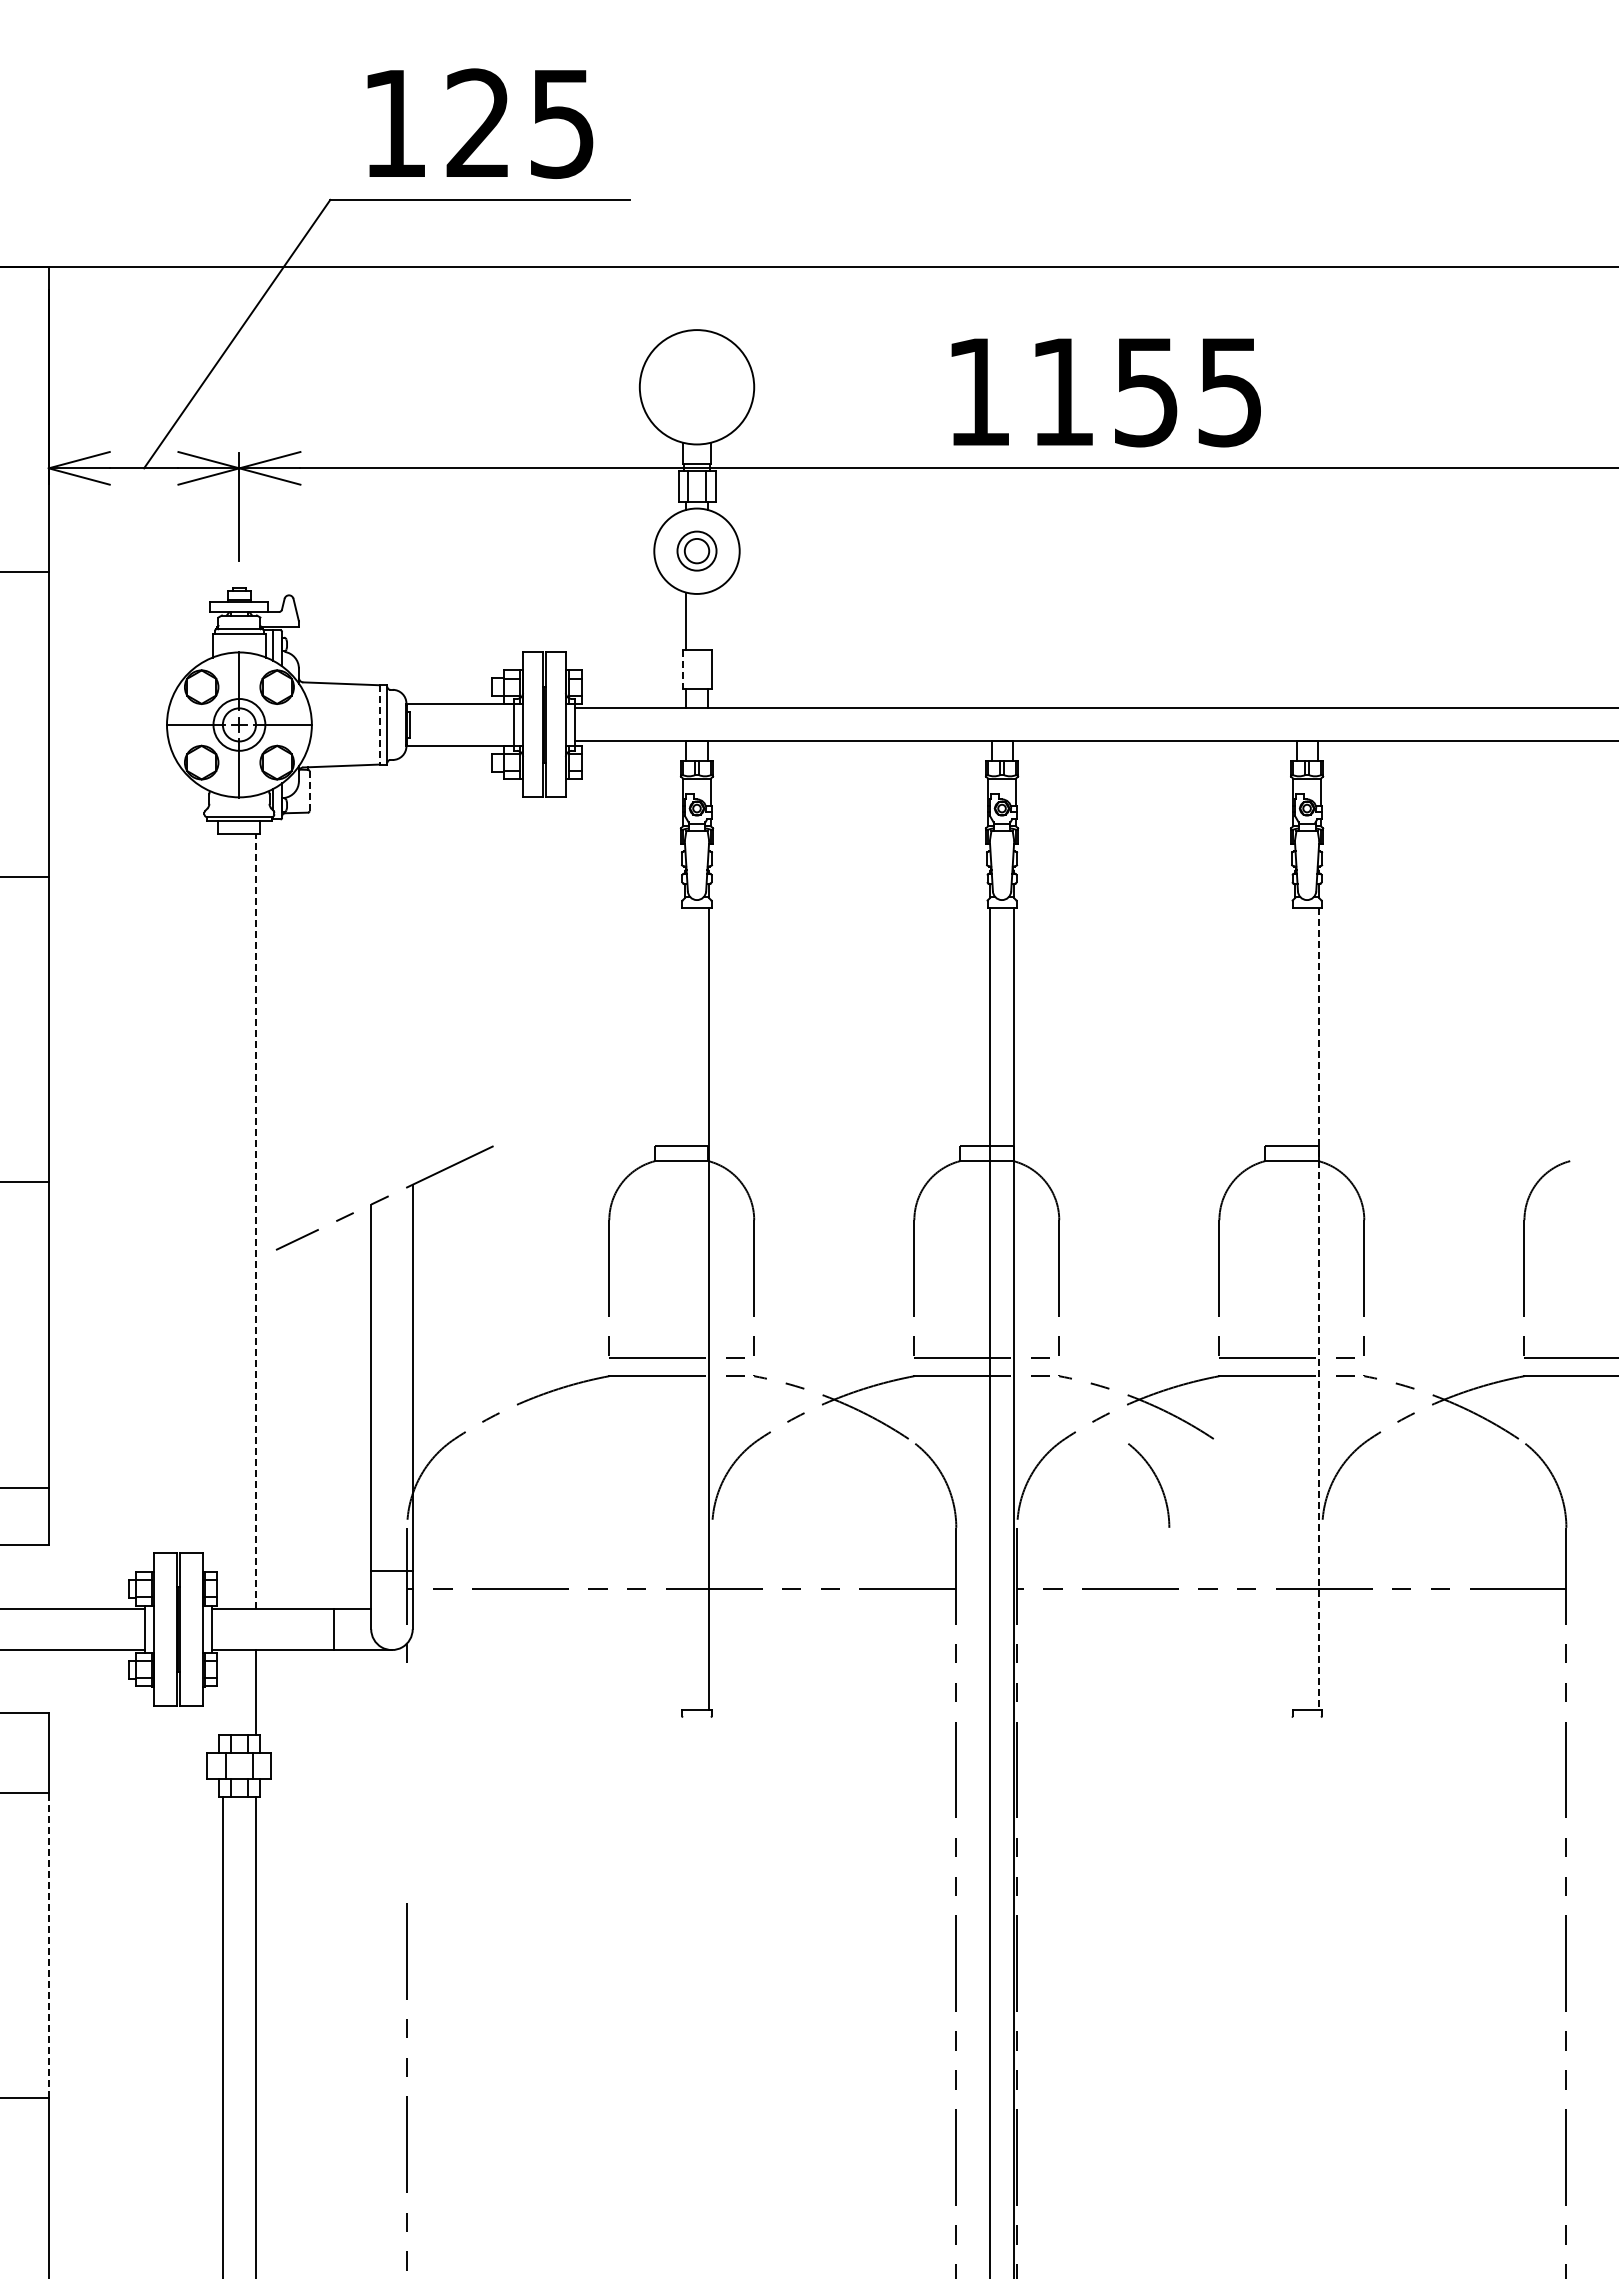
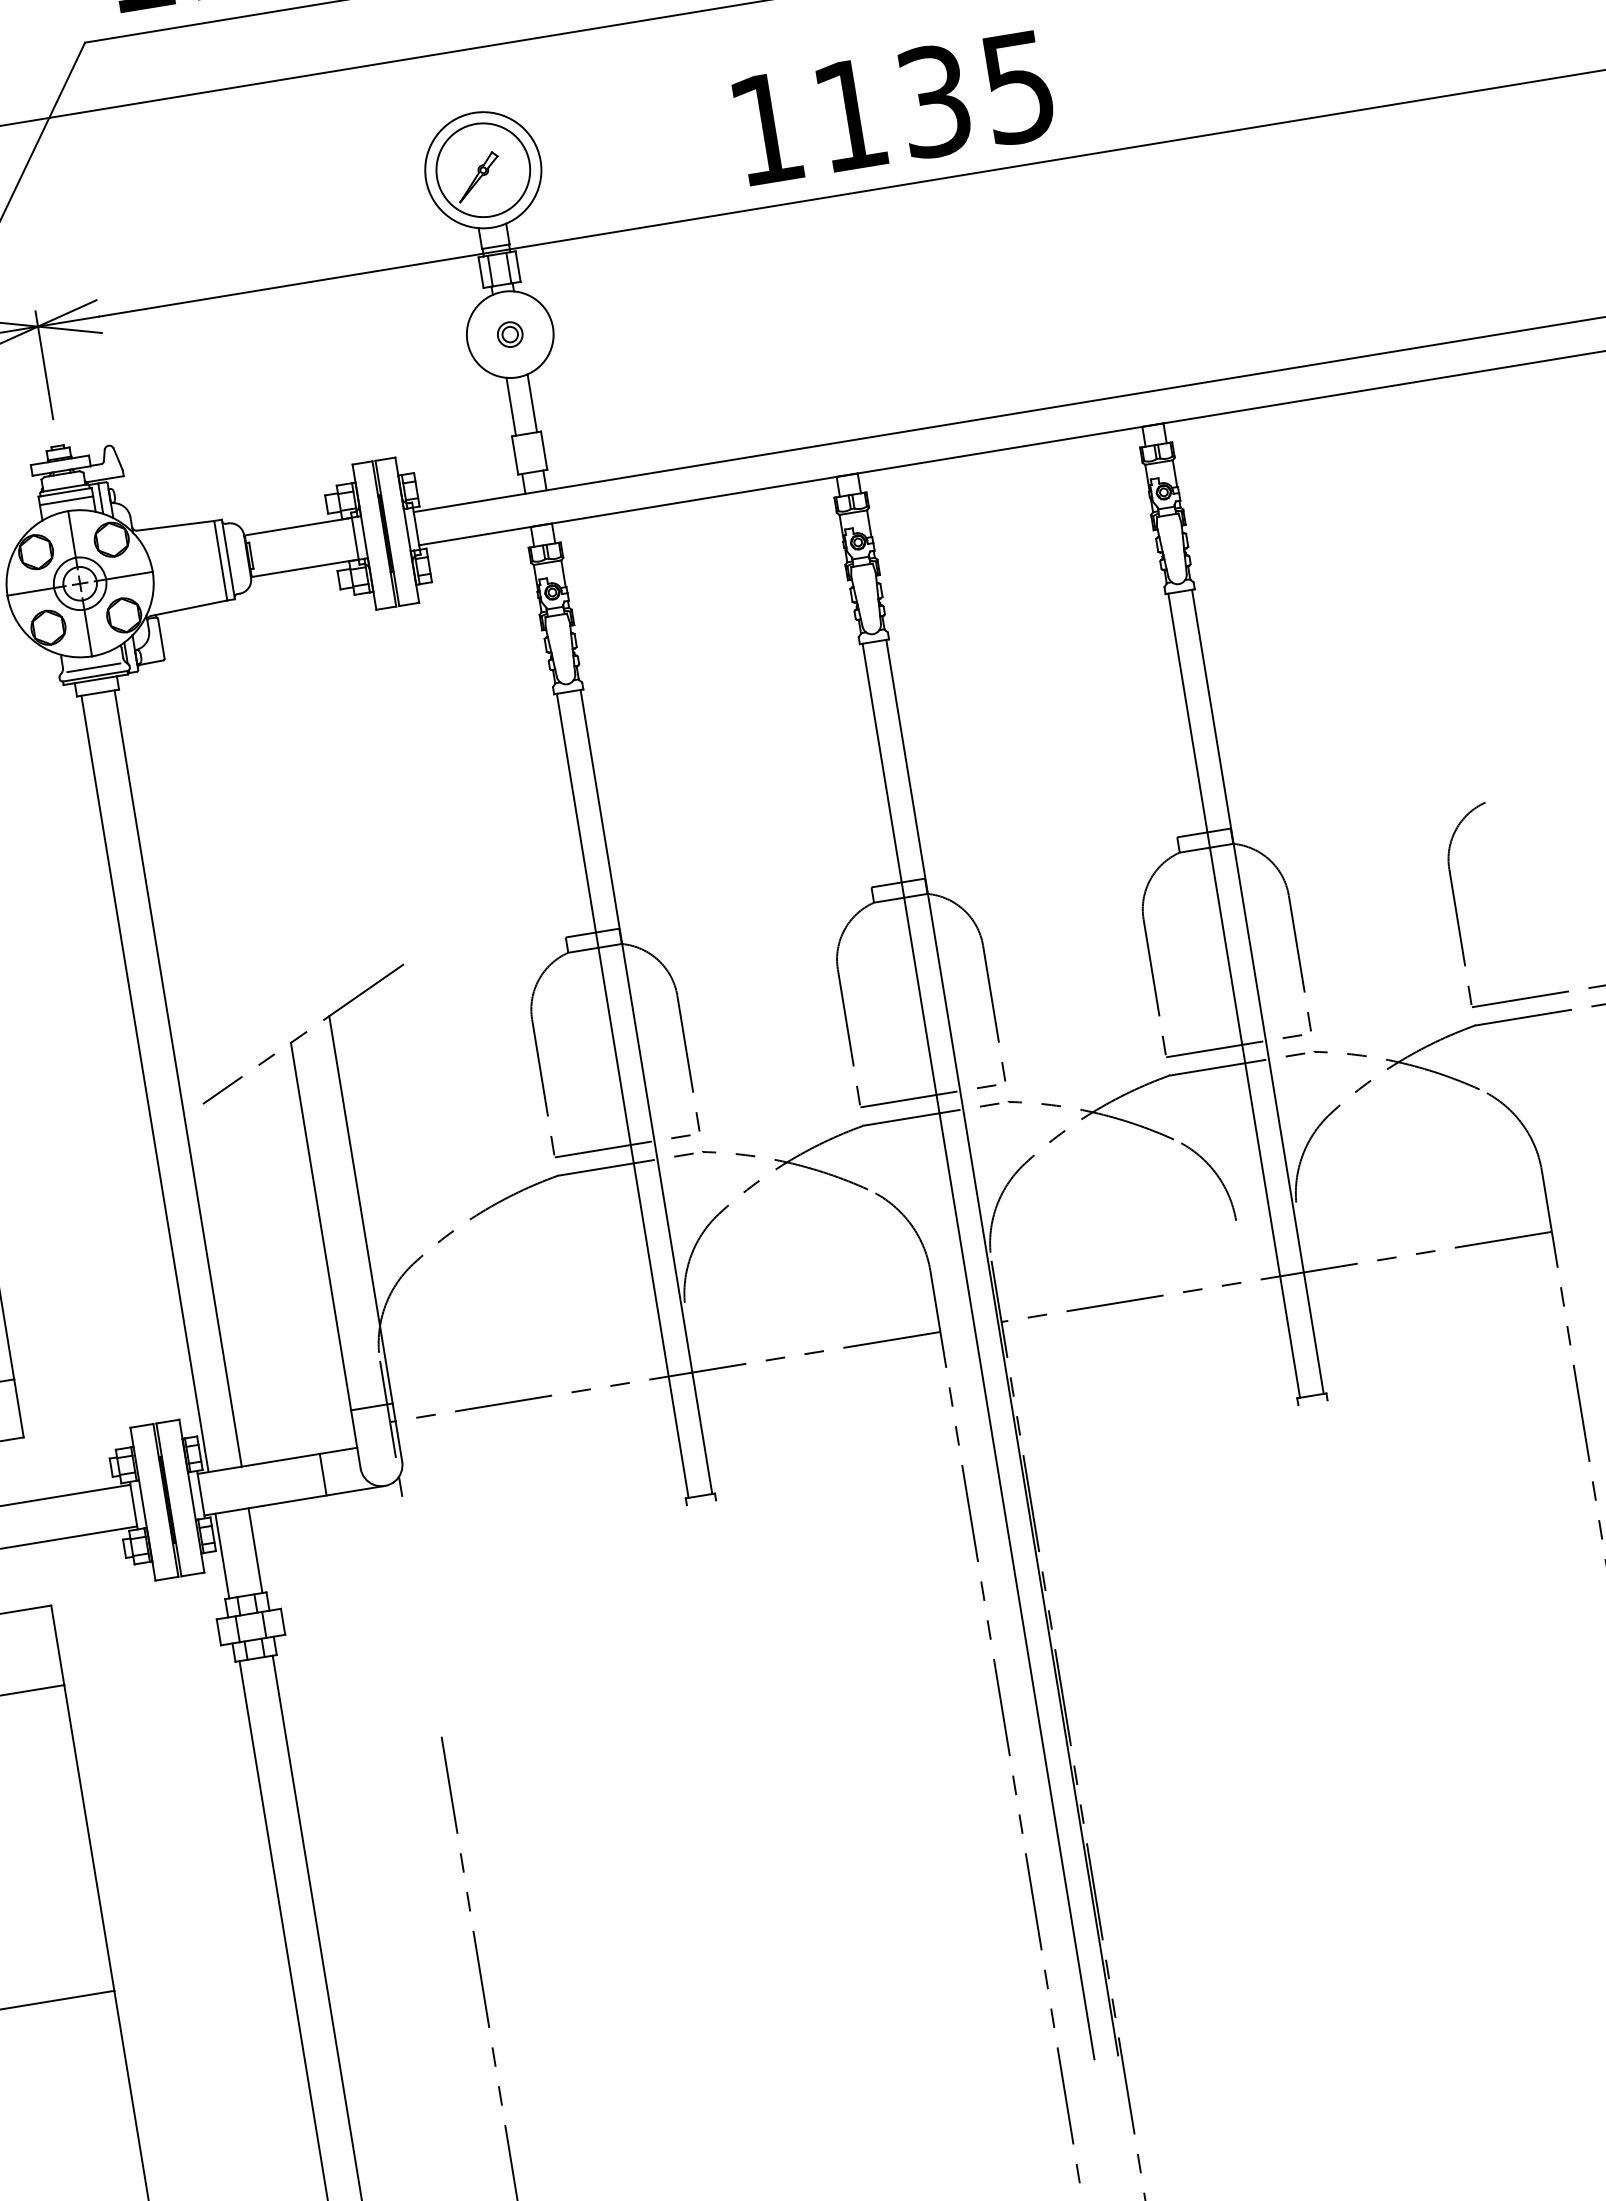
part: (696, 387) -> (482, 170), added
text: (1146, 391) -> (934, 100), 1155 -> 1135
part: (696, 551) -> (509, 334), size x0.62
line: (707, 621) -> (532, 403), added
line: (239, 642) -> (66, 501), added
line: (682, 669) -> (515, 455), dashed -> solid
line: (379, 724) -> (220, 560), dashed -> solid
line: (309, 791) -> (161, 639), dashed -> solid
line: (239, 808) -> (93, 667), added
line: (222, 1220) -> (144, 1083), added
line: (255, 1220) -> (177, 1077), dashed -> solid
line: (685, 1308) -> (622, 1095), added
line: (1295, 1308) -> (1234, 995), added
line: (1318, 1309) -> (1257, 992), dashed -> solid
arc: (1157, 1481) -> (1216, 1176), moved
line: (222, 1692) -> (221, 1556), added
line: (48, 1945) -> (89, 1838), dashed -> solid

